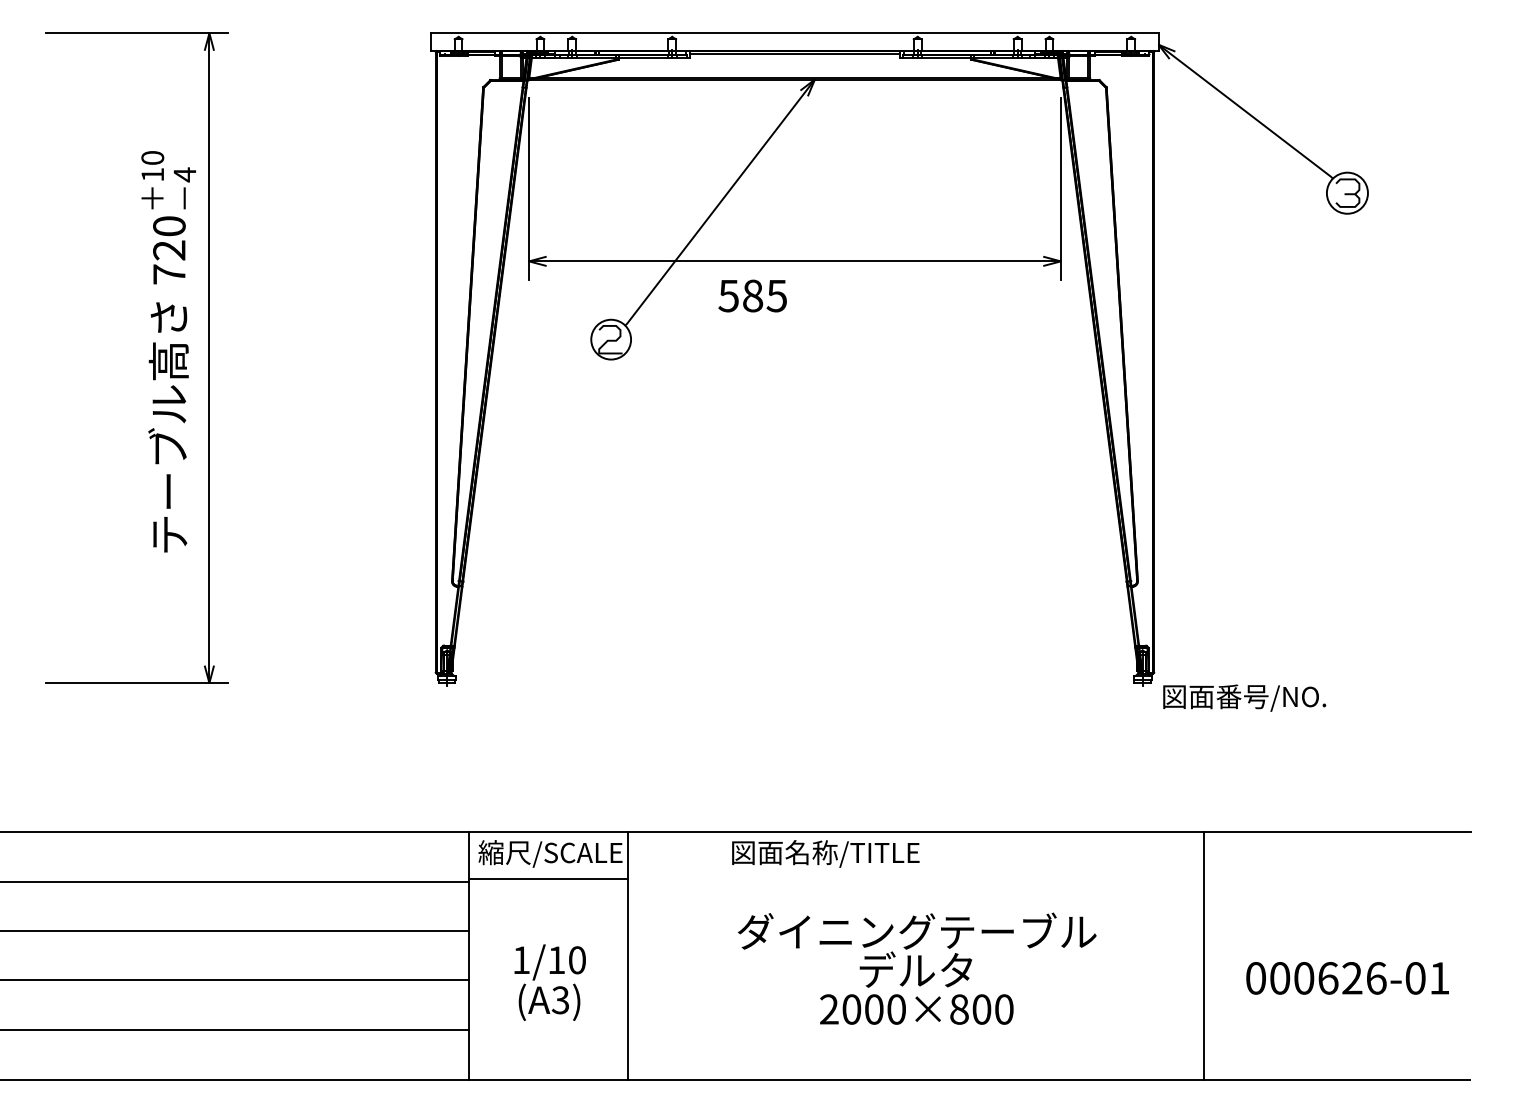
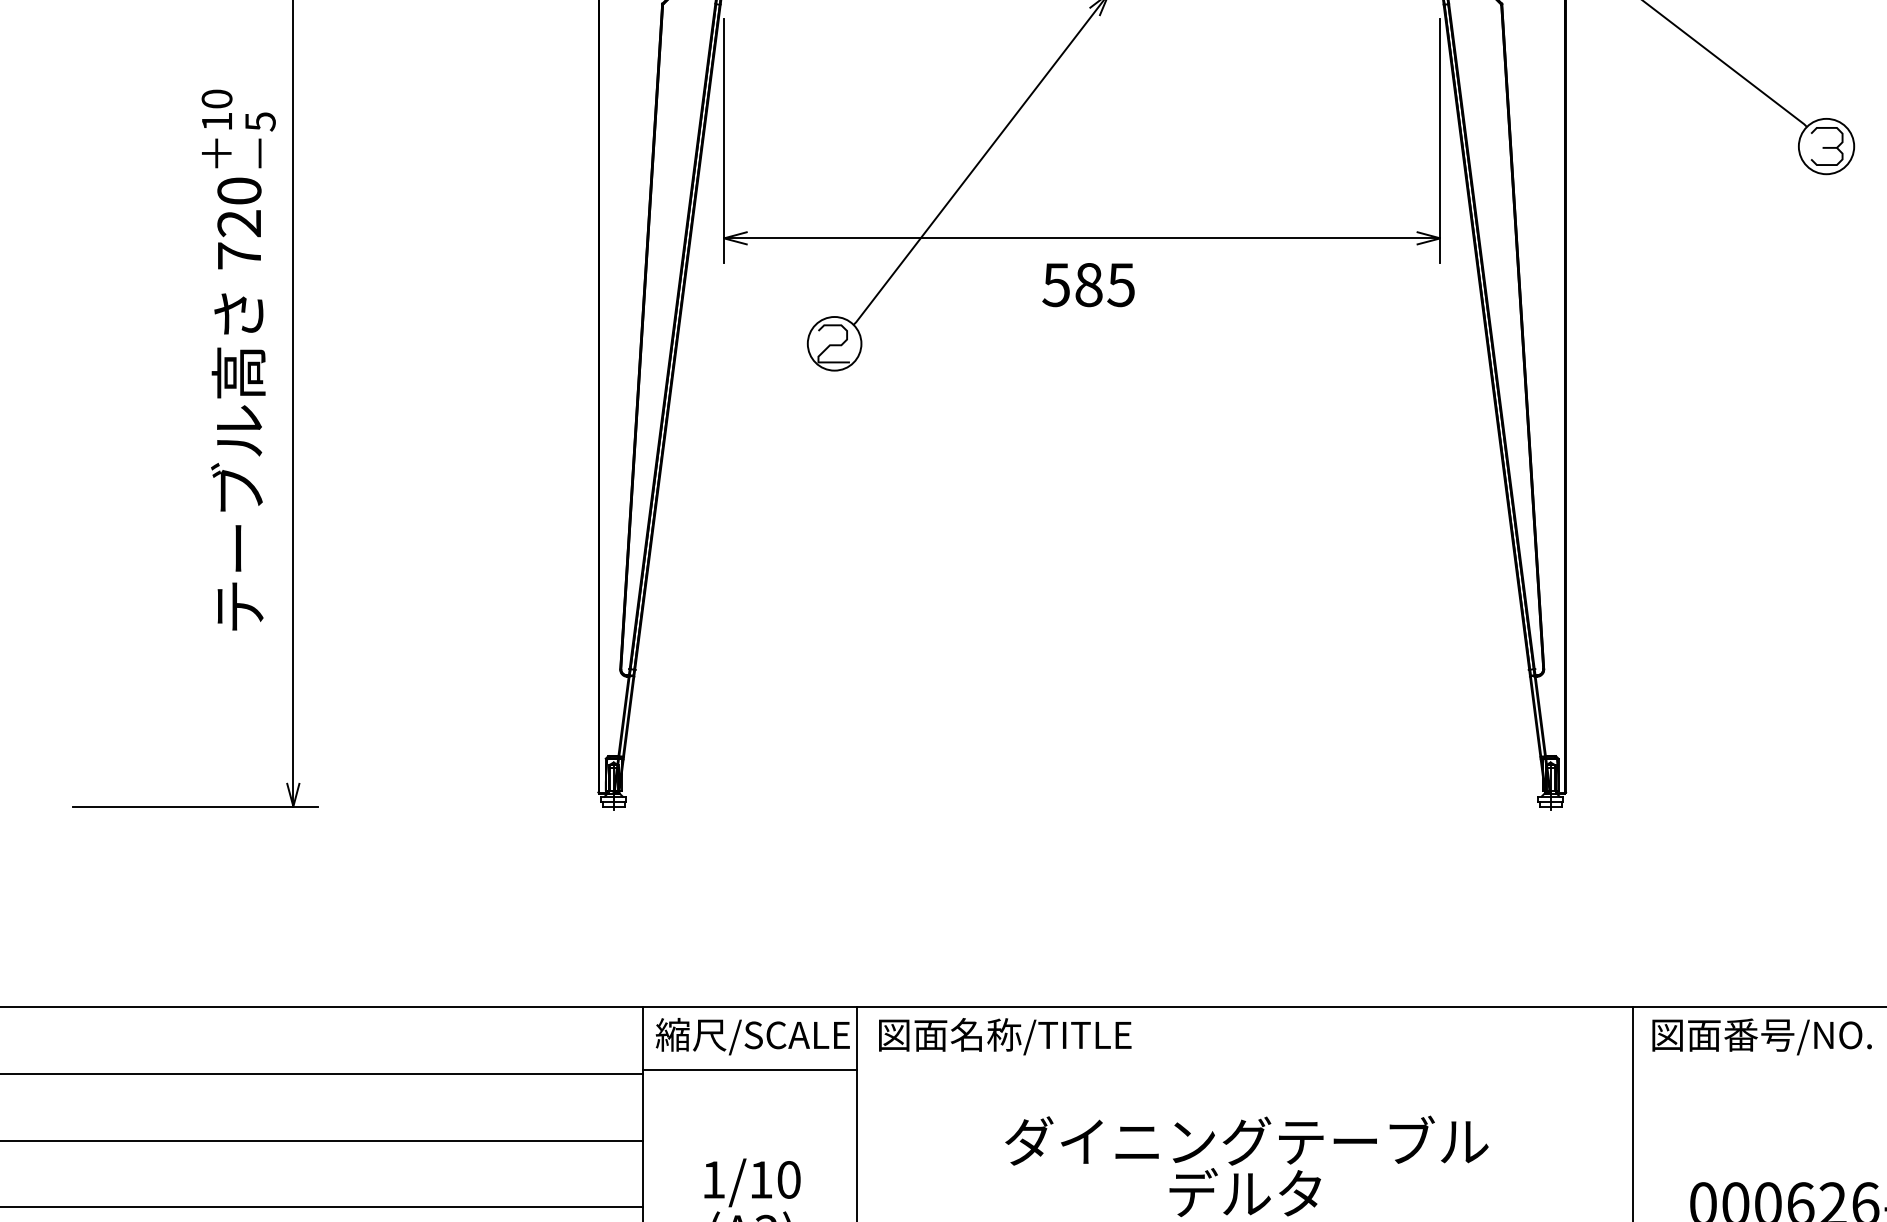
text: (184, 174) -> (259, 121), 4 -> 5
text: (752, 295) -> (1088, 284), moved
text: (1244, 697) -> (1761, 1036), moved
text: (825, 853) -> (1004, 1036), moved

